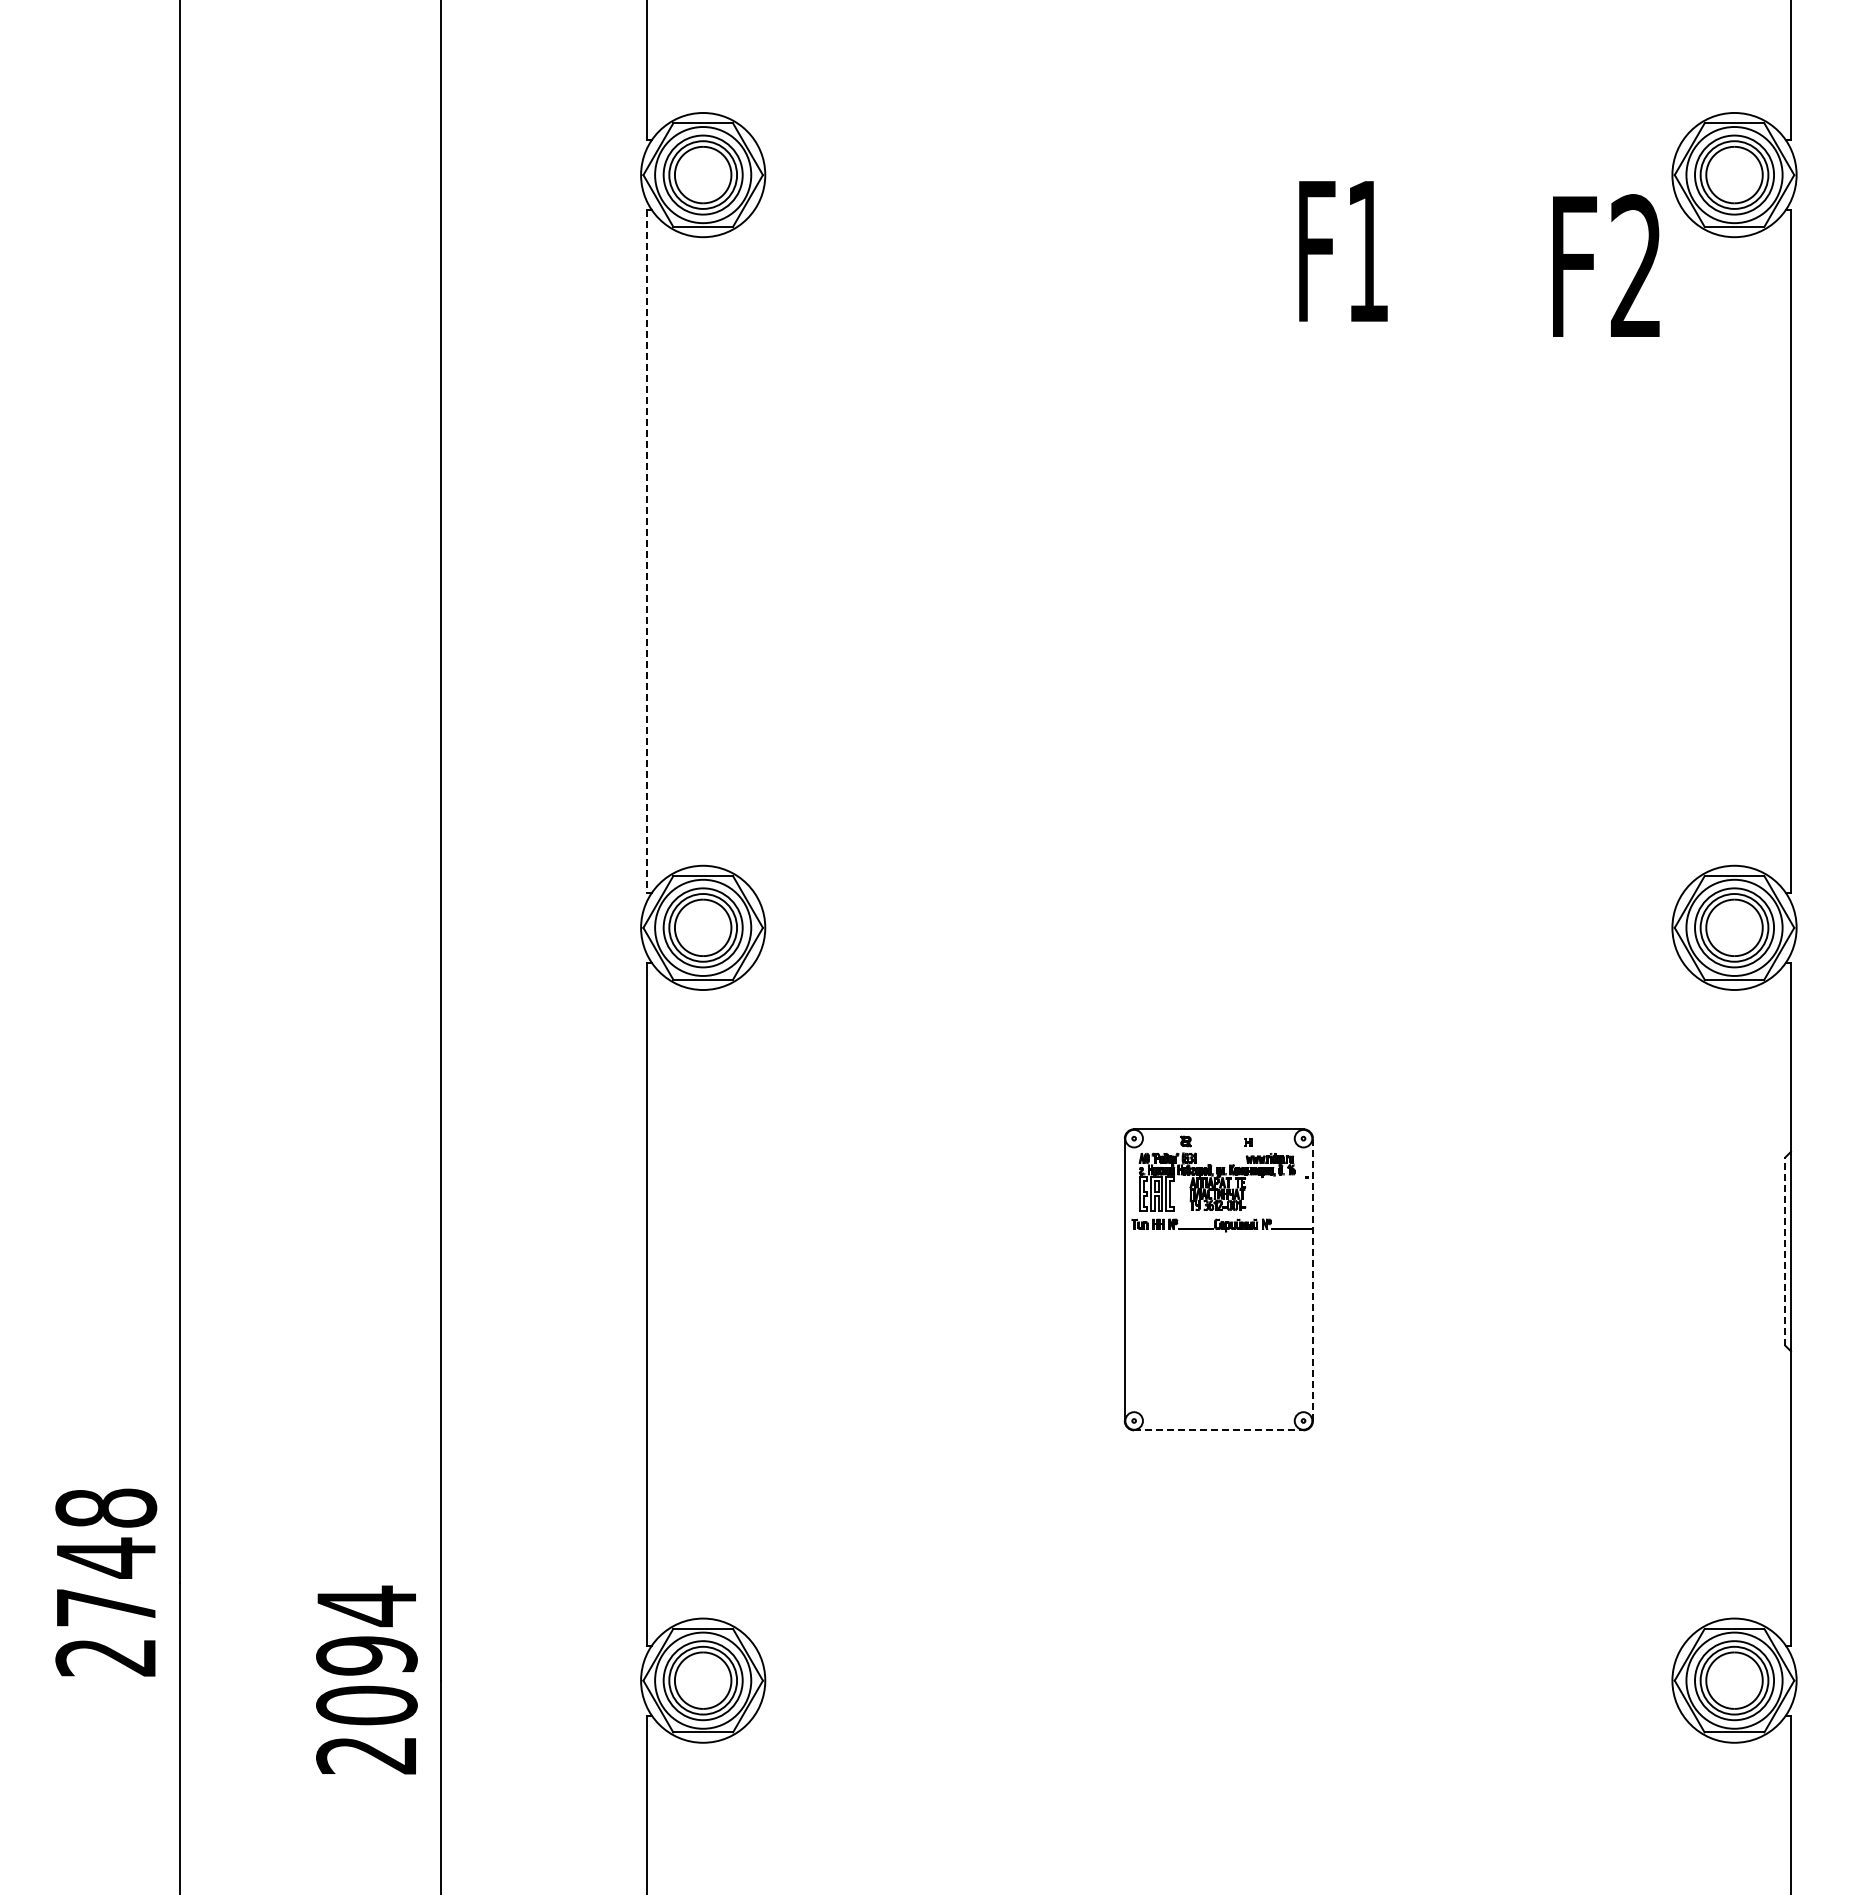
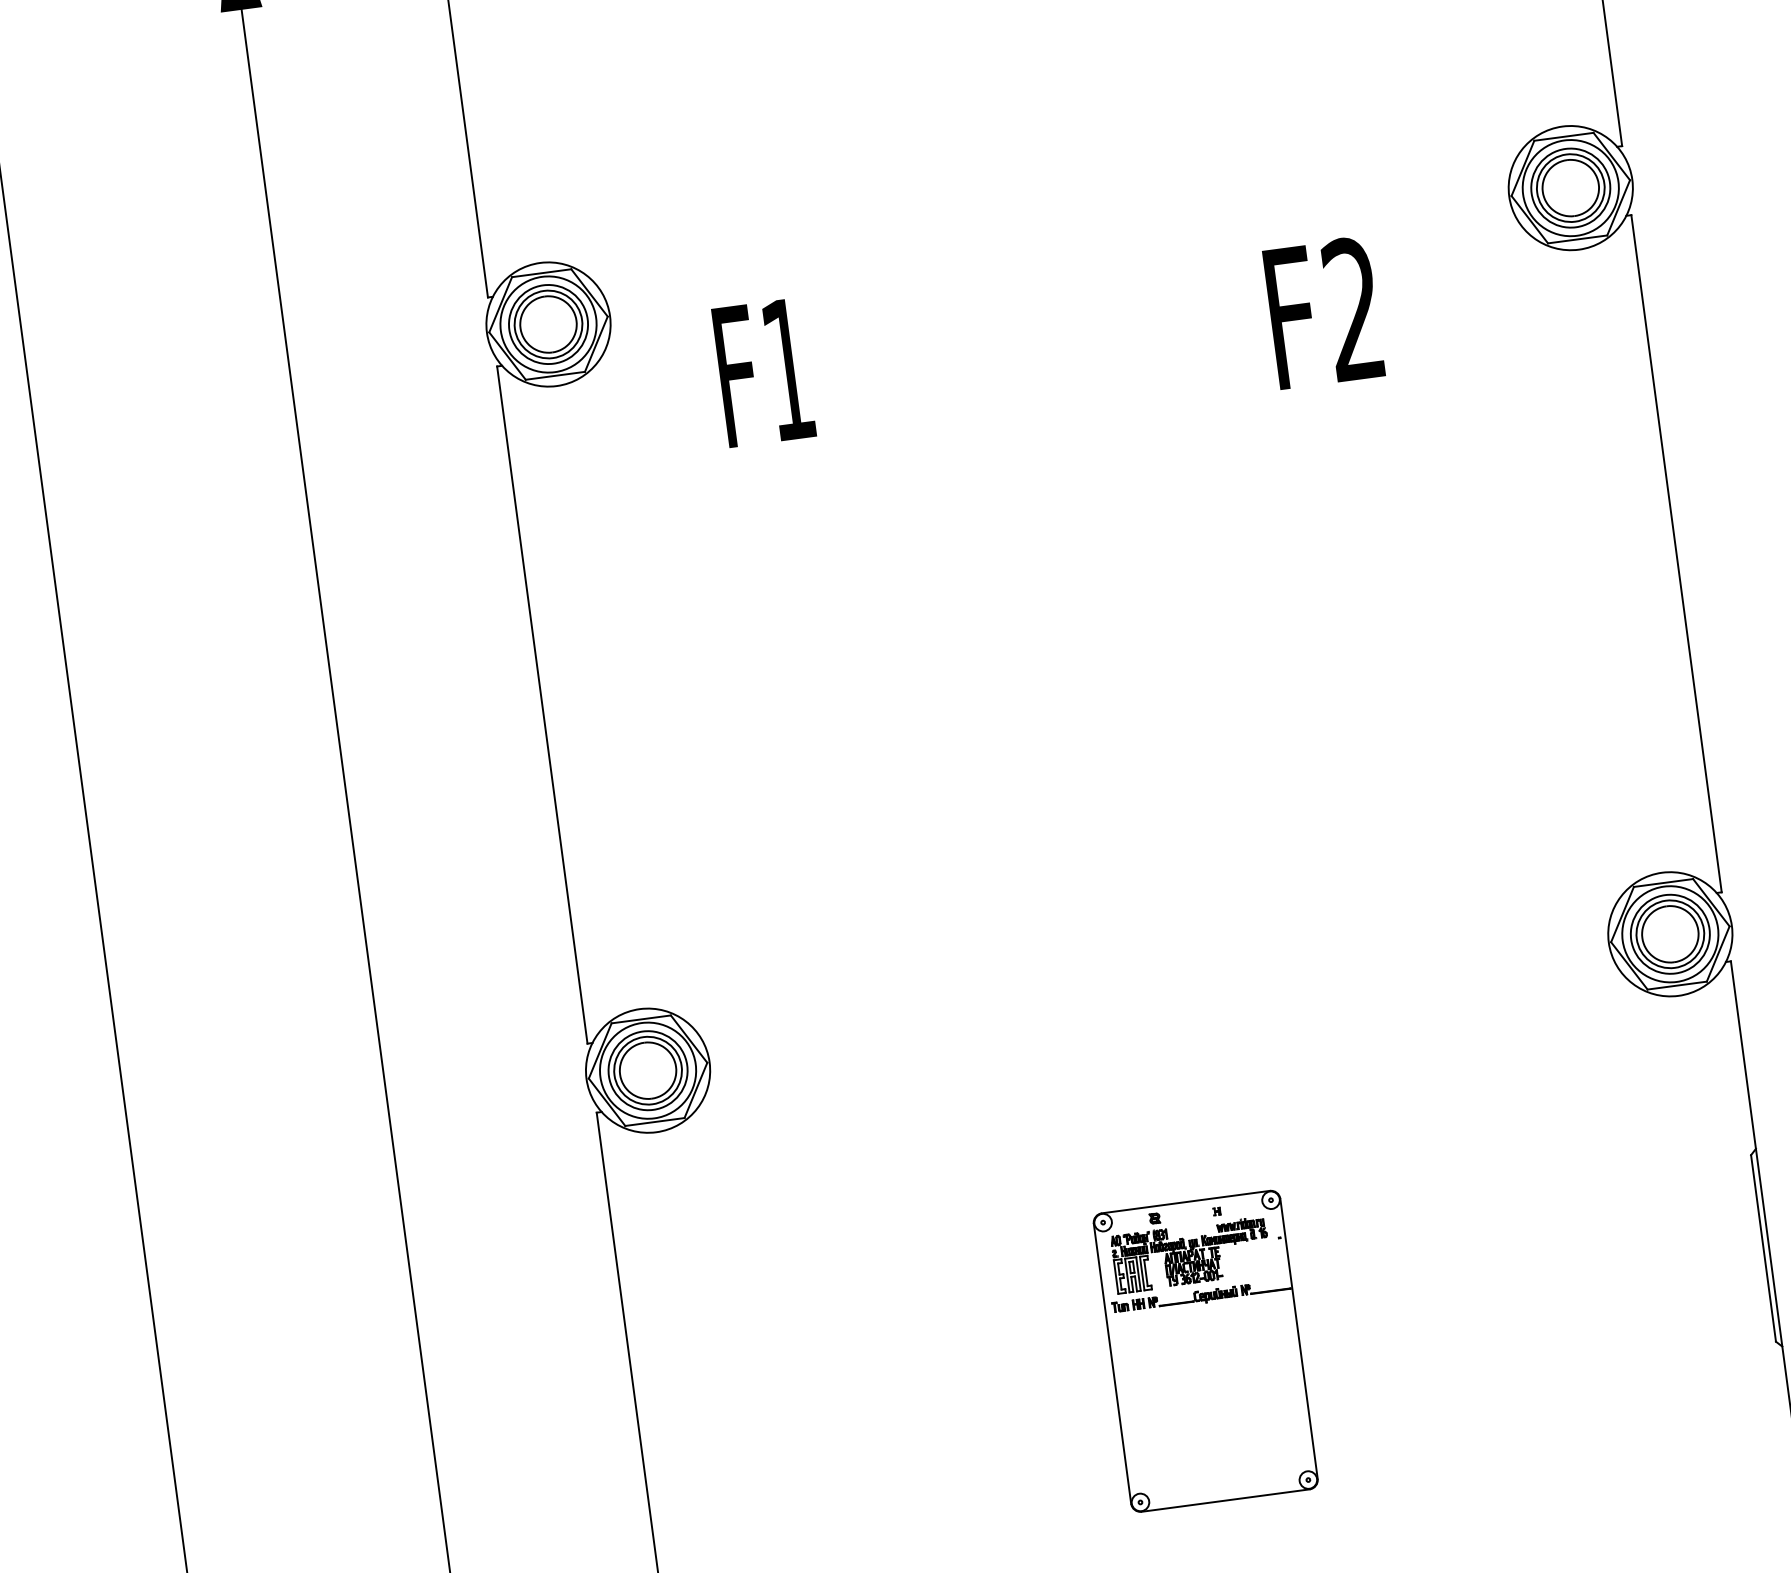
text: (1343, 251) -> (764, 372), moved
text: (1606, 265) -> (1324, 312), moved
line: (646, 551) -> (542, 705), dashed -> solid
line: (1785, 1251) -> (1763, 1248), dashed -> solid
line: (1312, 1279) -> (1298, 1338), dashed -> solid
line: (1218, 1430) -> (1225, 1500), dashed -> solid

